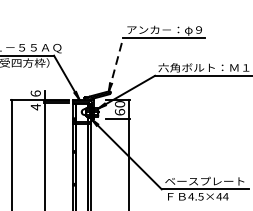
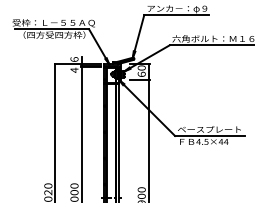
line: (115, 63) -> (138, 35), dashed -> solid

